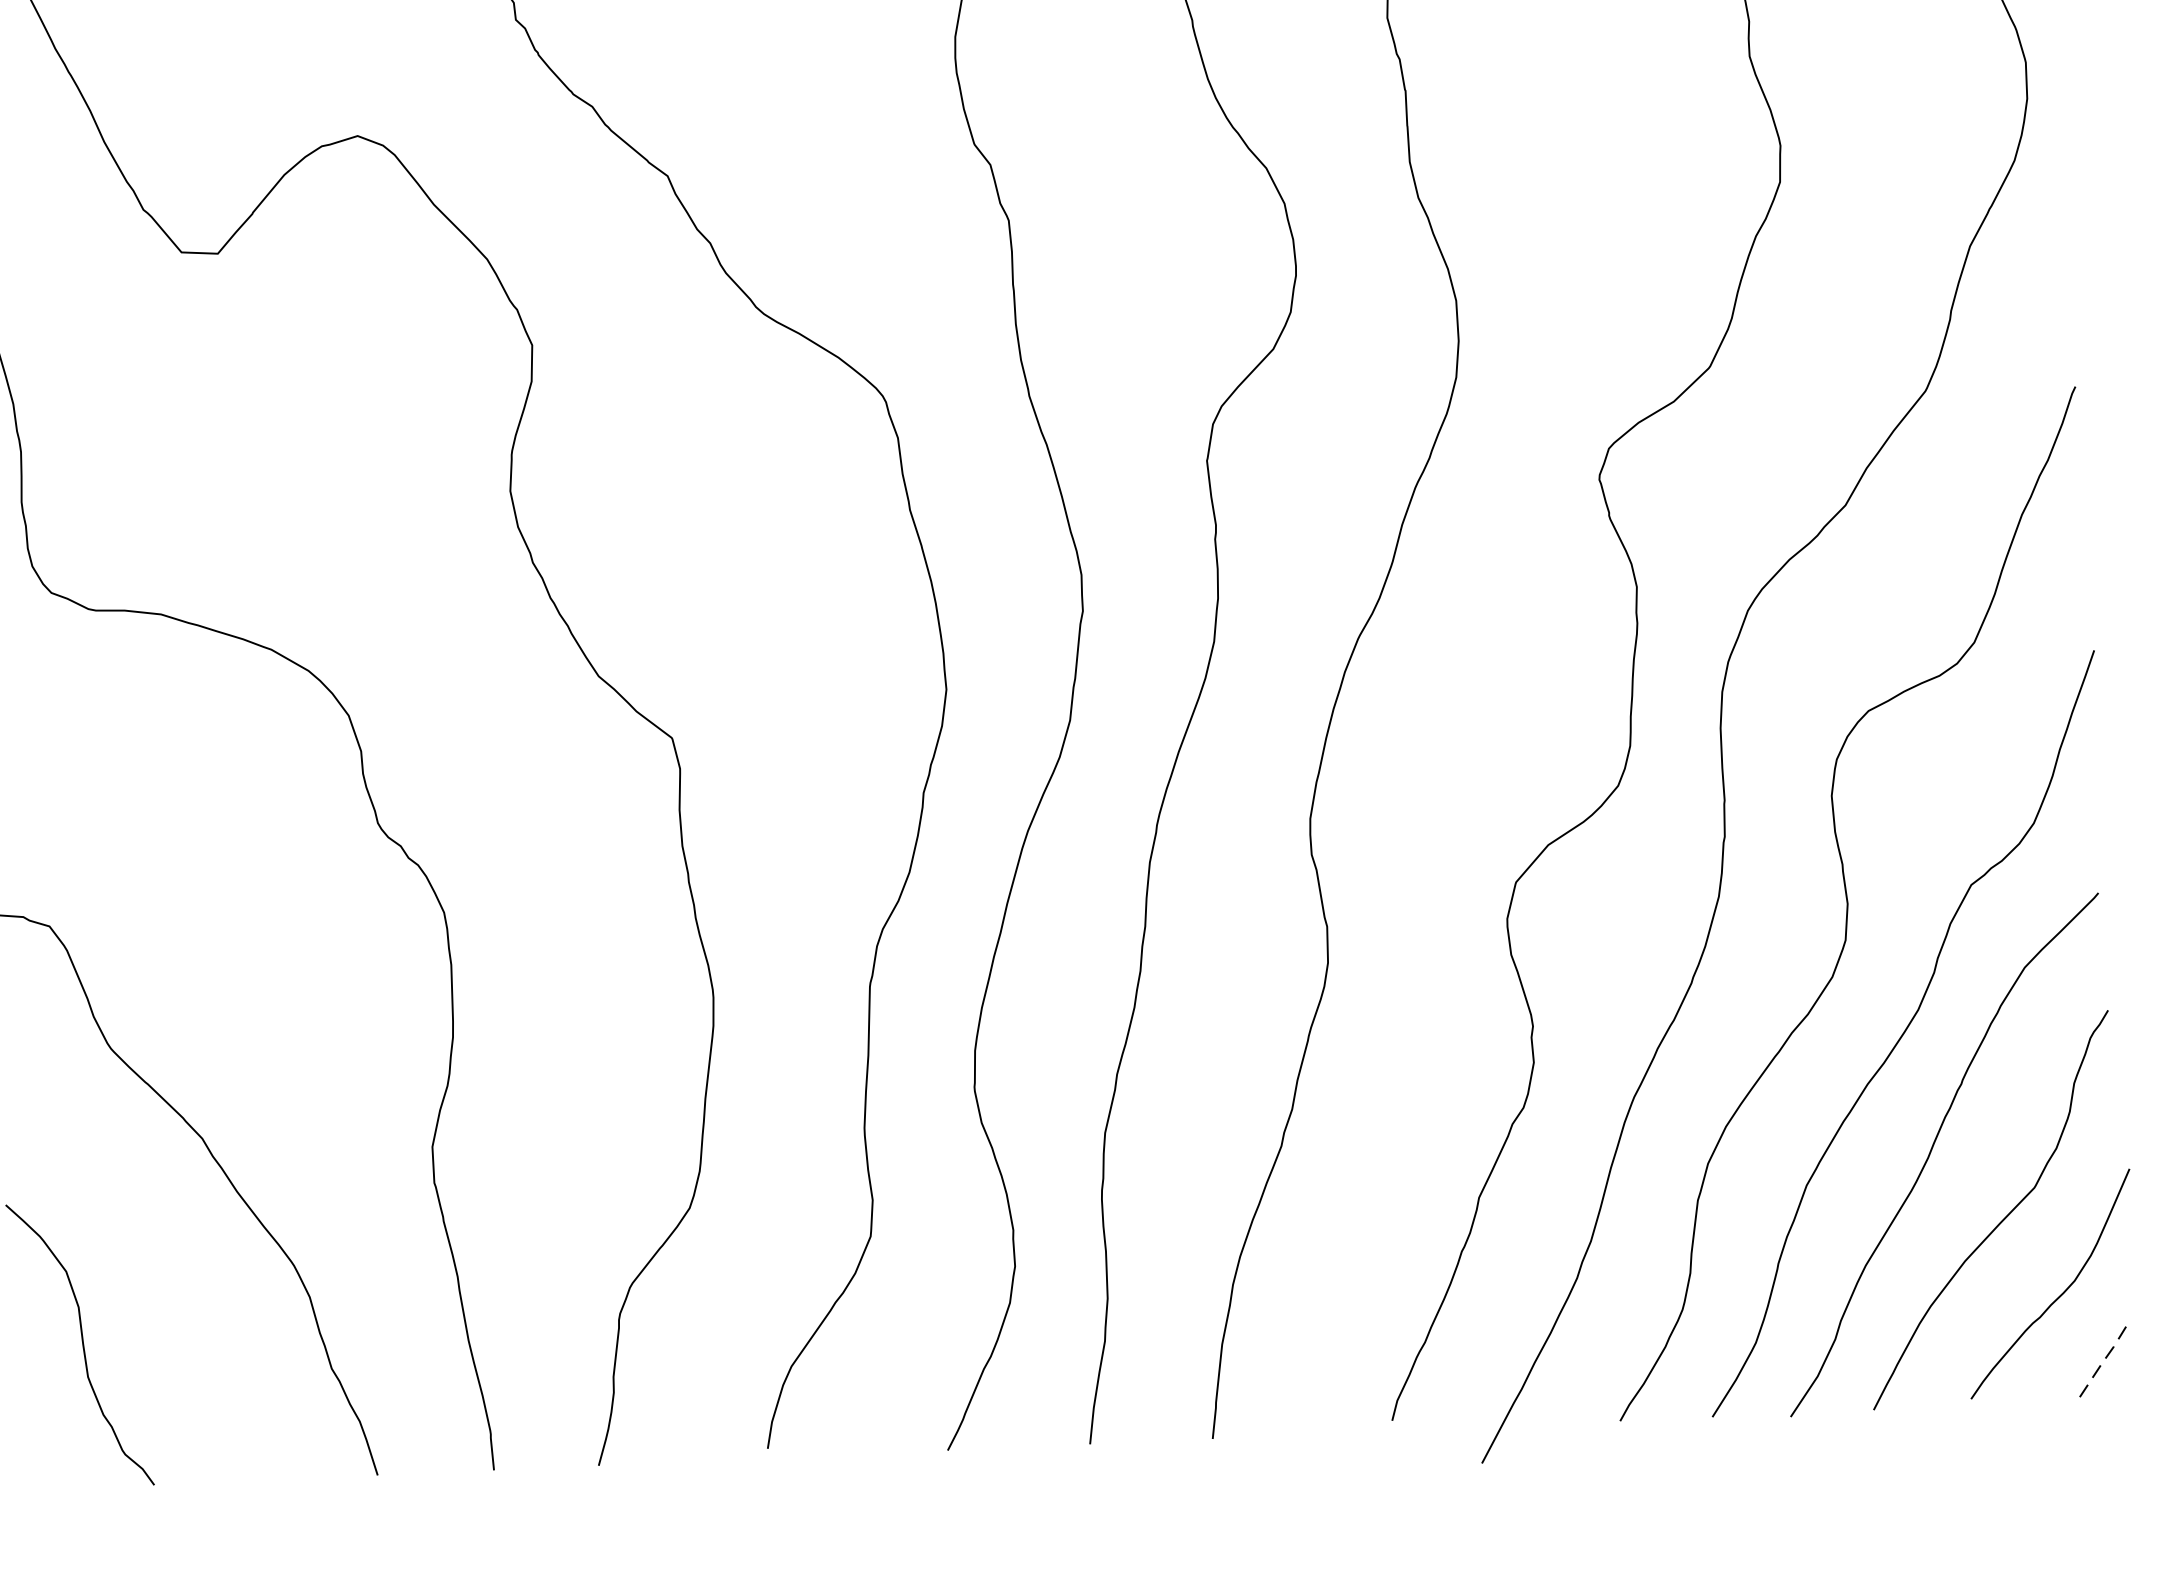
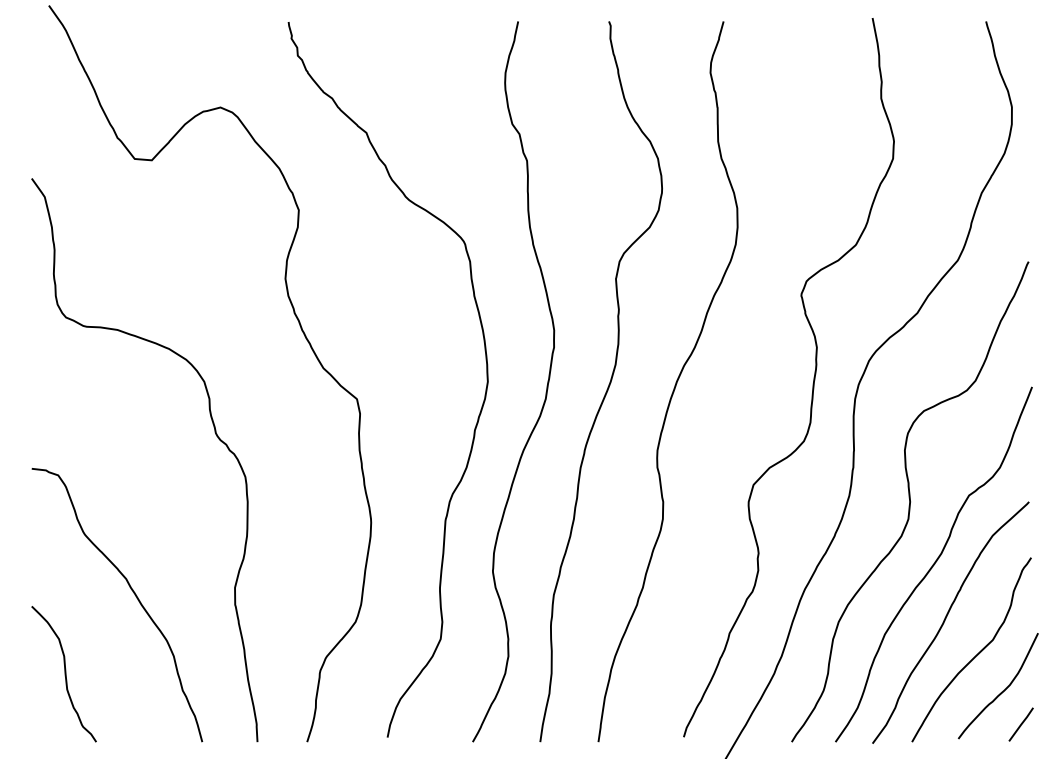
line: (2100, 1362) -> (1020, 724), dashed -> solid

